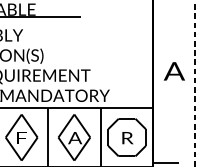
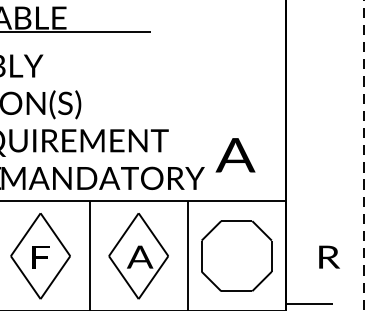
text: (173, 71) -> (233, 155), moved
text: (127, 138) -> (328, 257), moved

